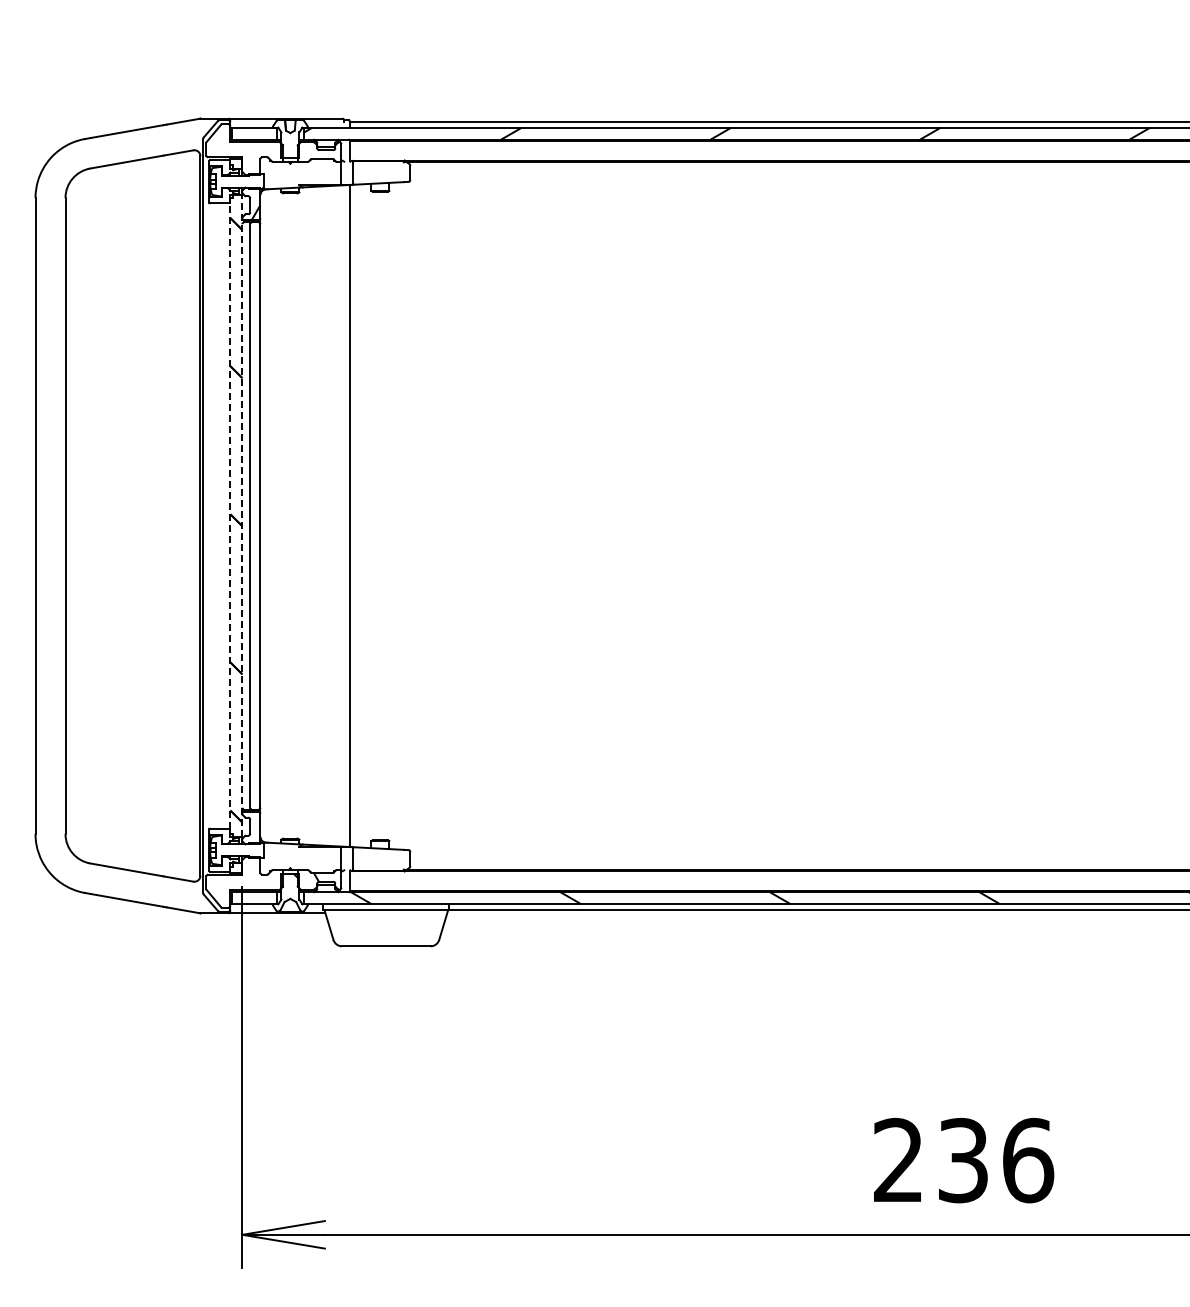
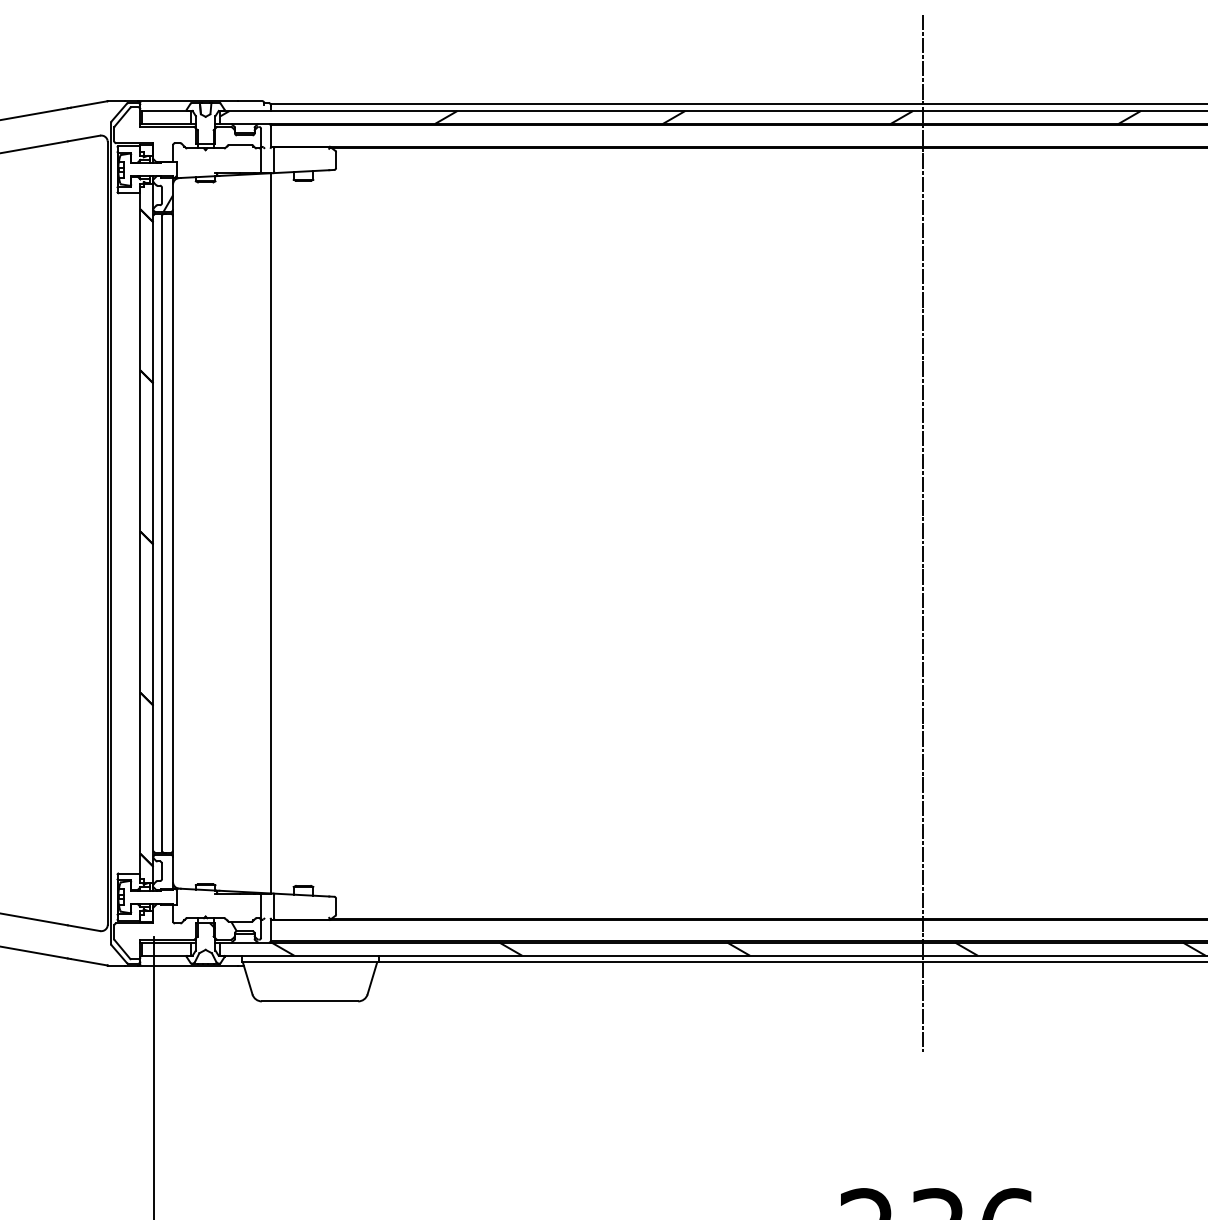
line: (242, 515) -> (153, 532), dashed -> solid
line: (950, 515) -> (923, 532), added
line: (230, 516) -> (140, 533), dashed -> solid

